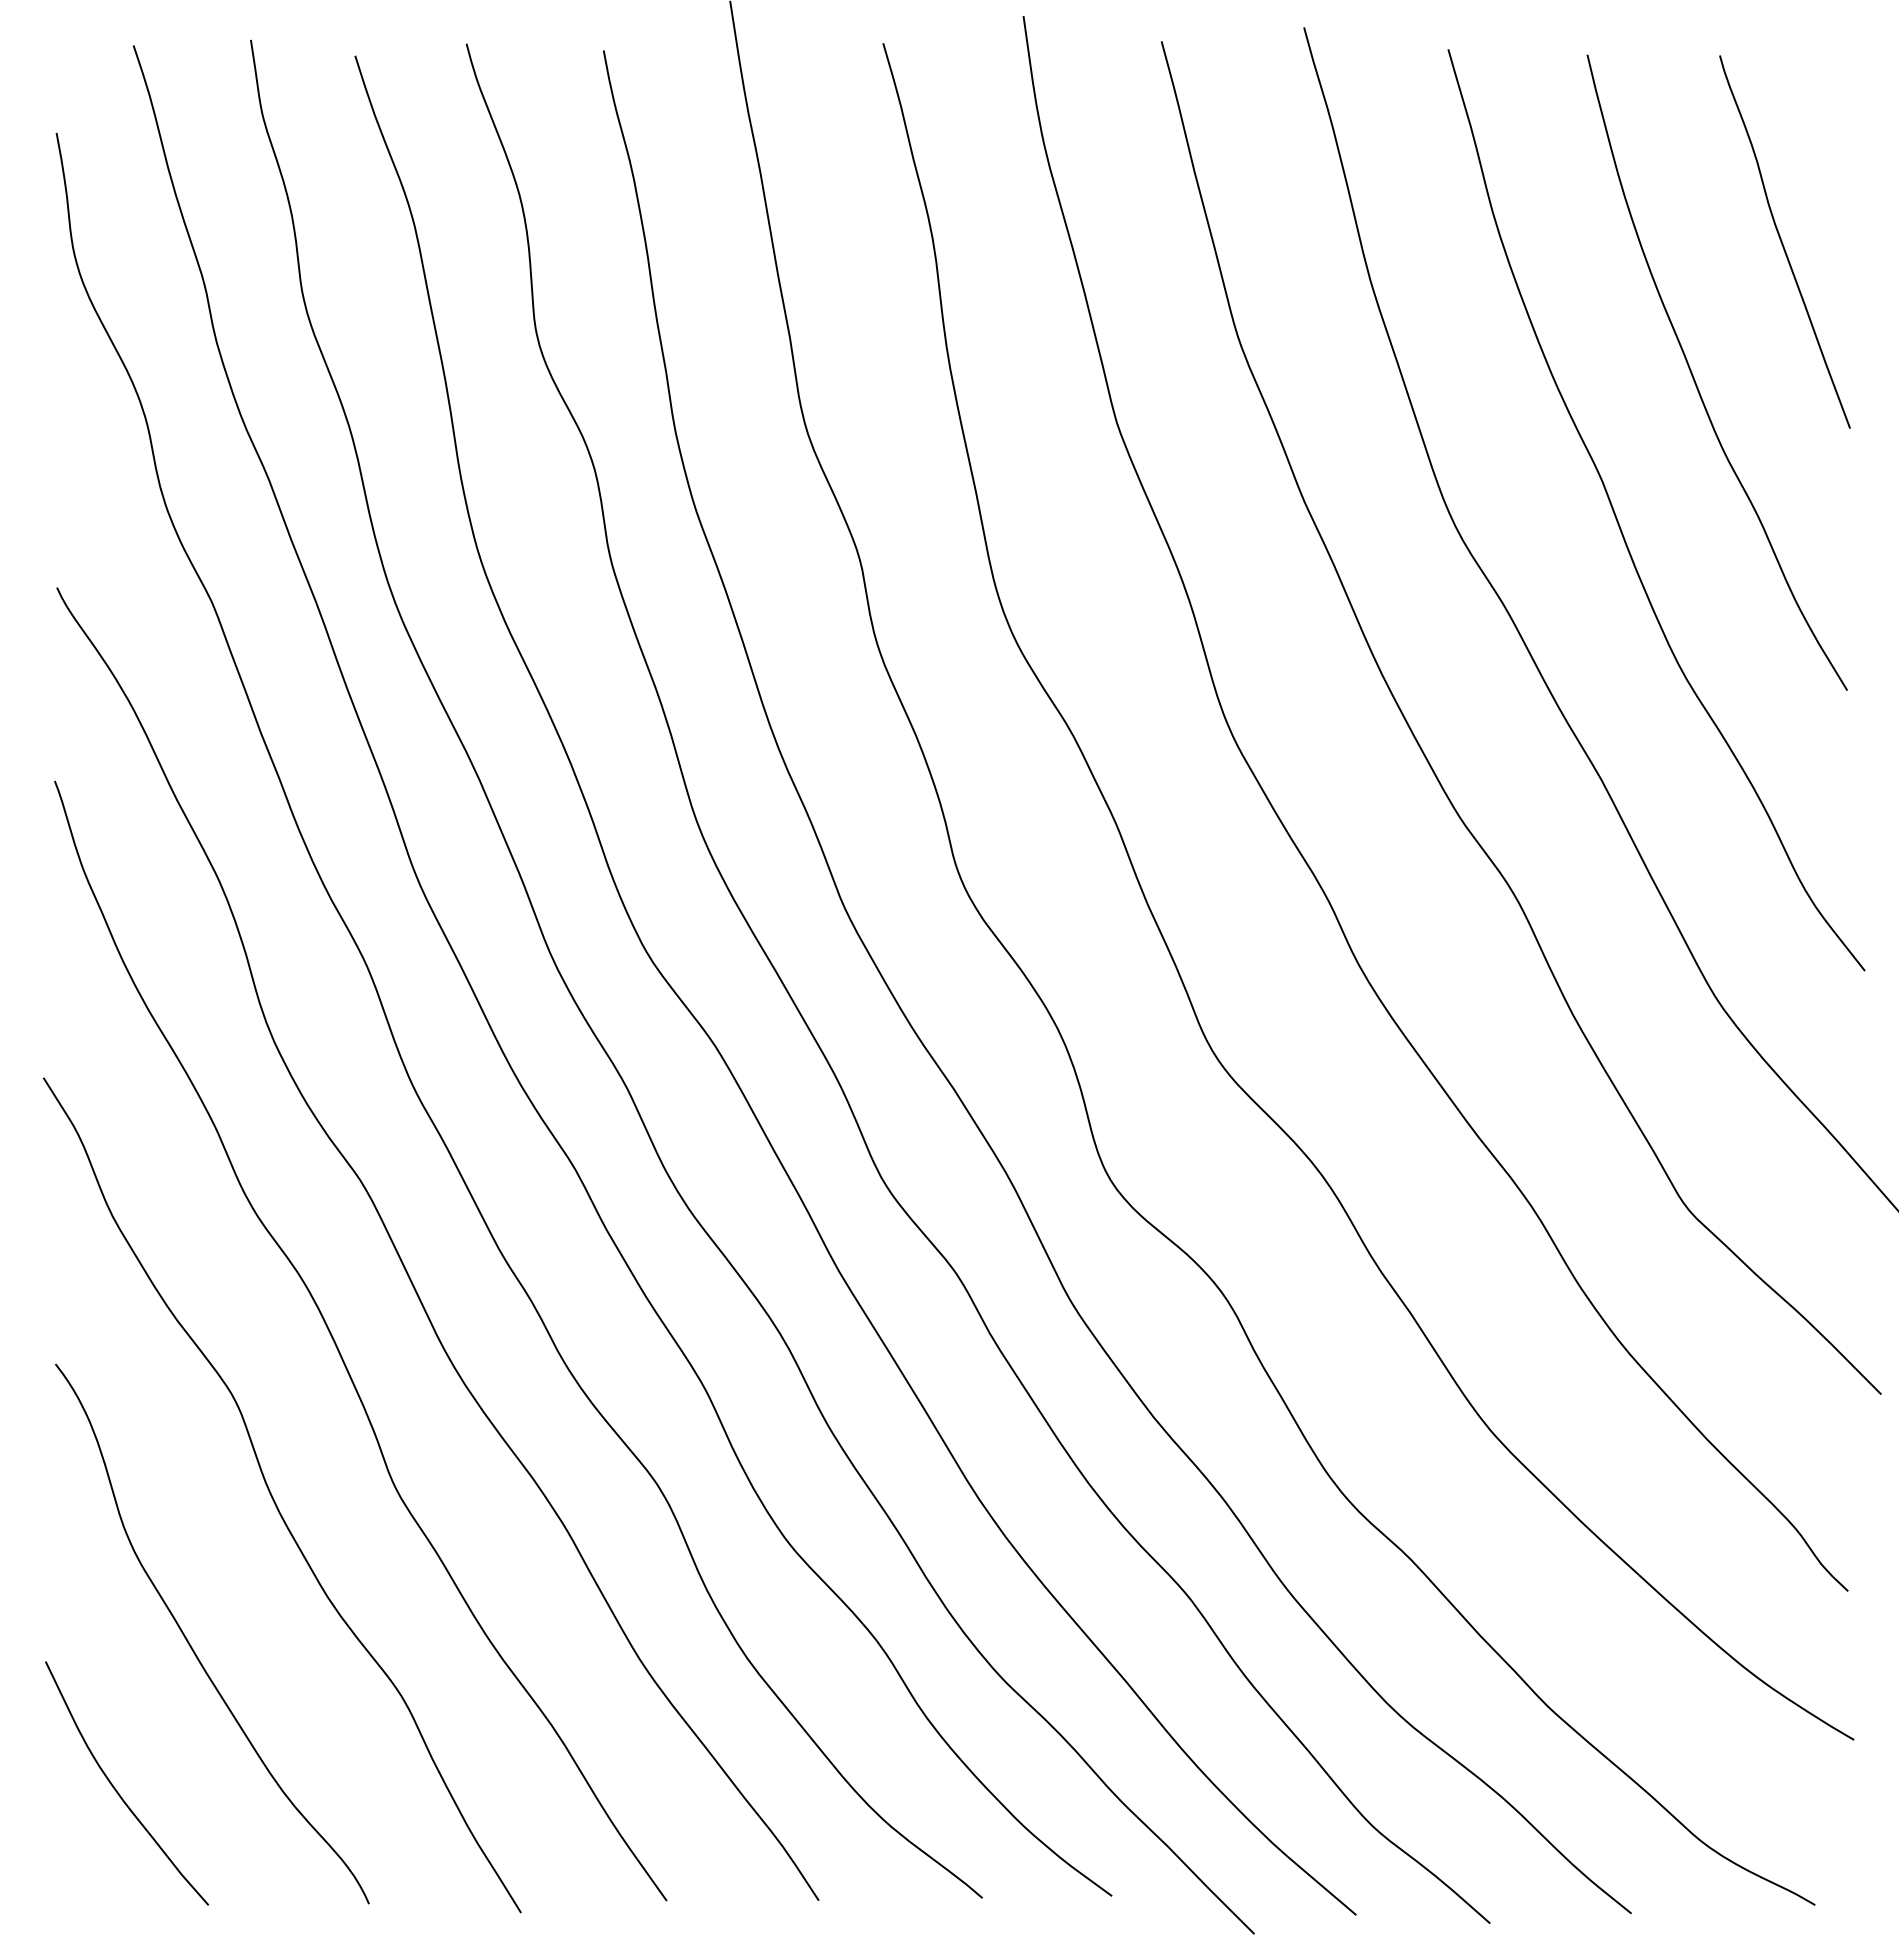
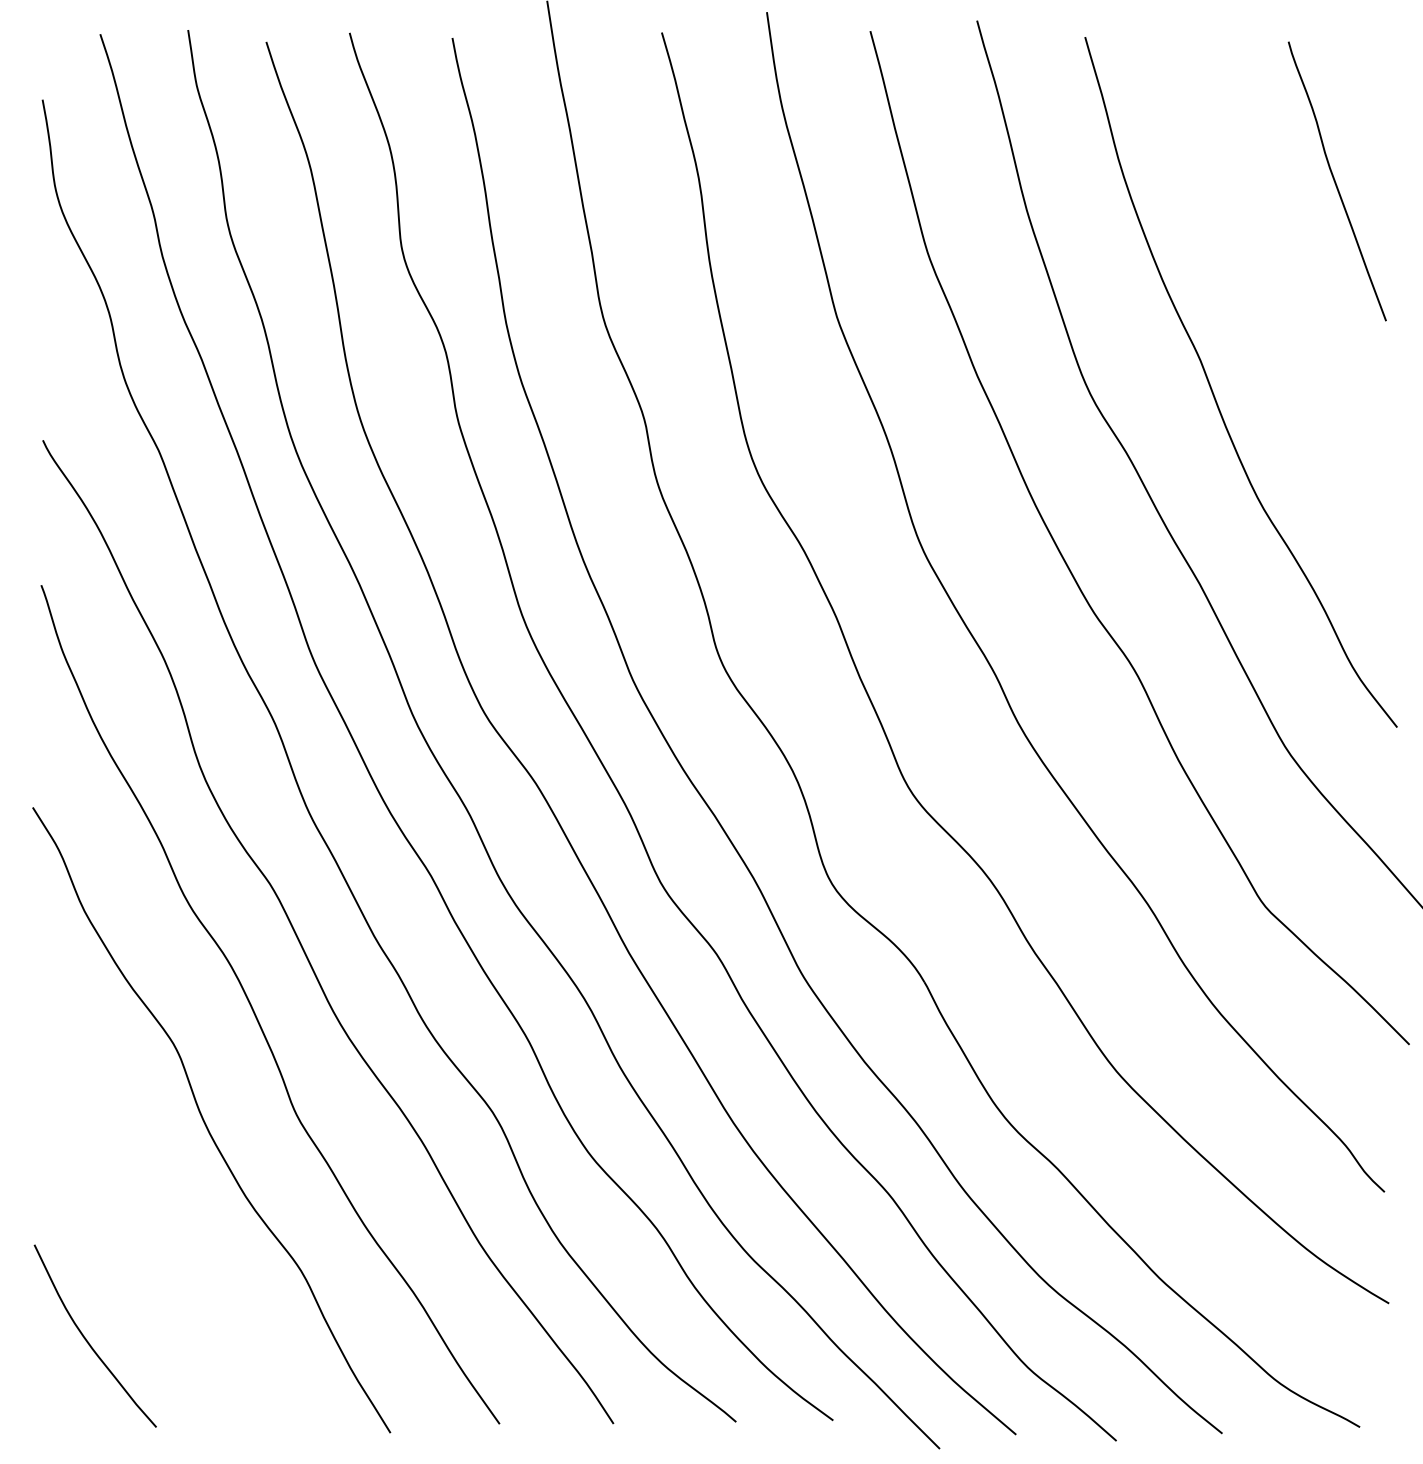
curve: (1696, 382) -> (1271, 286), removed
curve: (191, 1645) -> (143, 1232), removed

